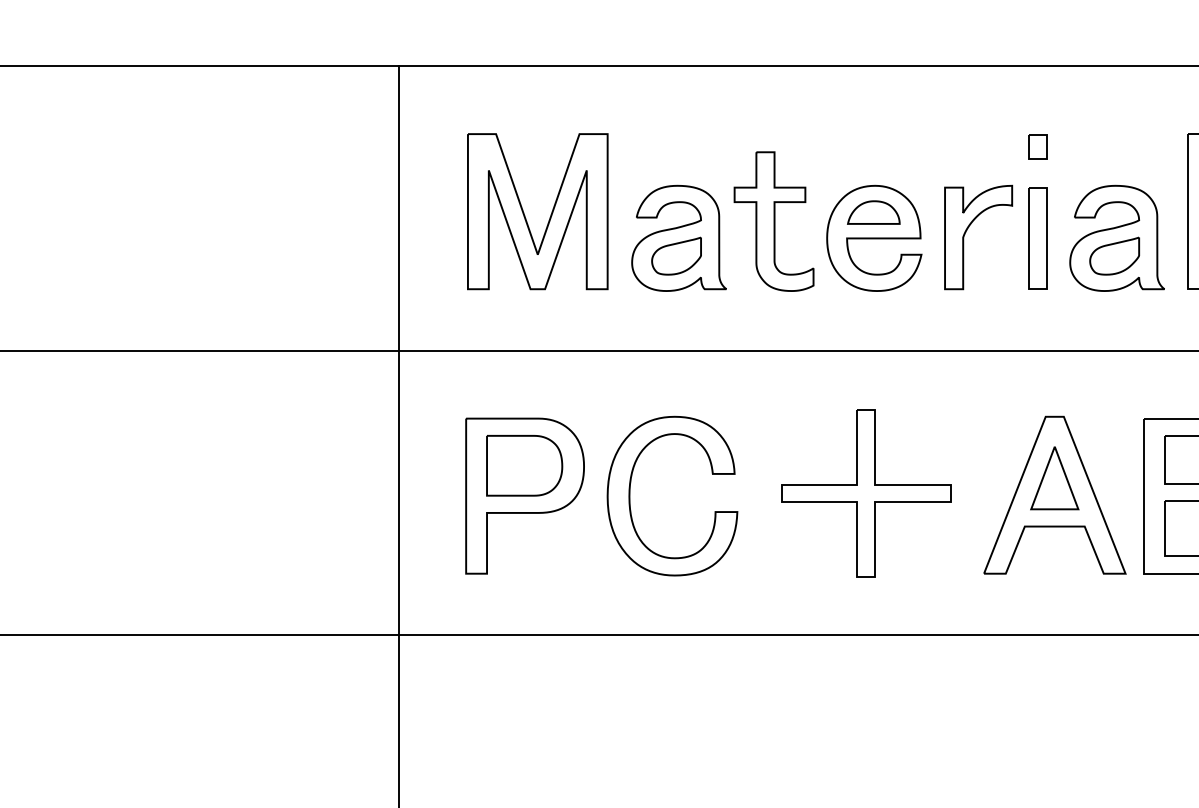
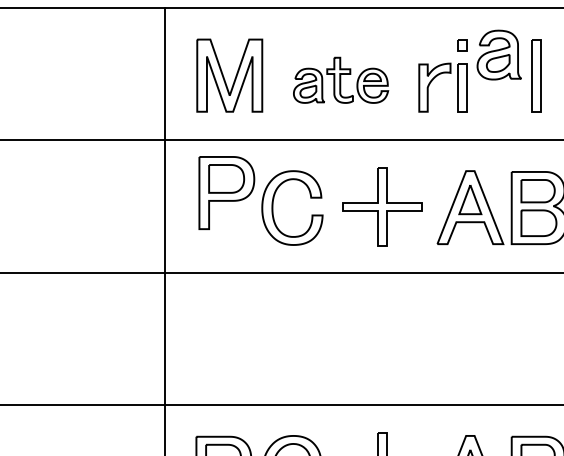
part: (775, 222) -> (340, 80), size x0.7
part: (1115, 237) -> (498, 54), moved
part: (524, 494) -> (226, 192), moved

